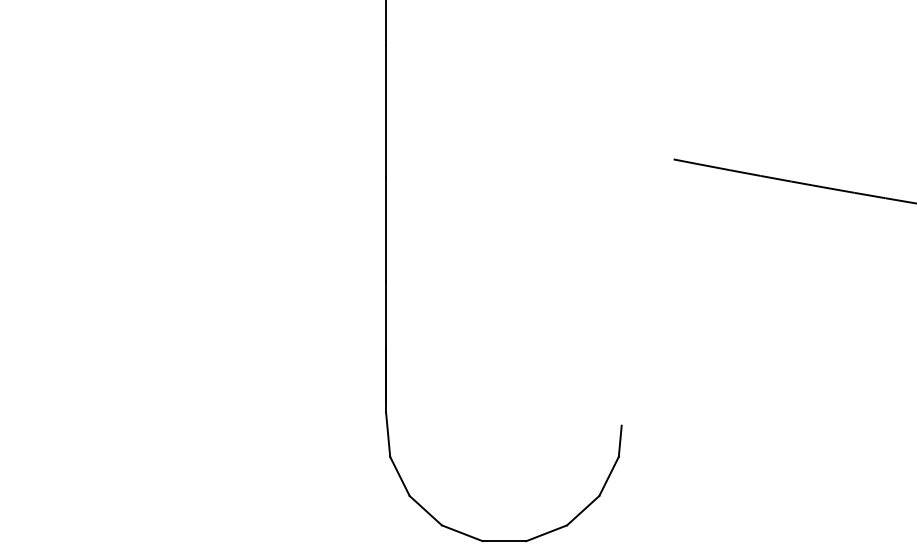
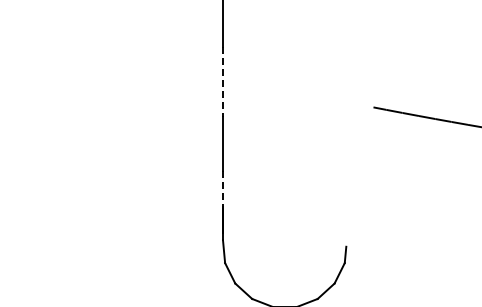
line: (387, 111) -> (223, 82), solid -> dashed
line: (387, 320) -> (223, 191), solid -> dashed

